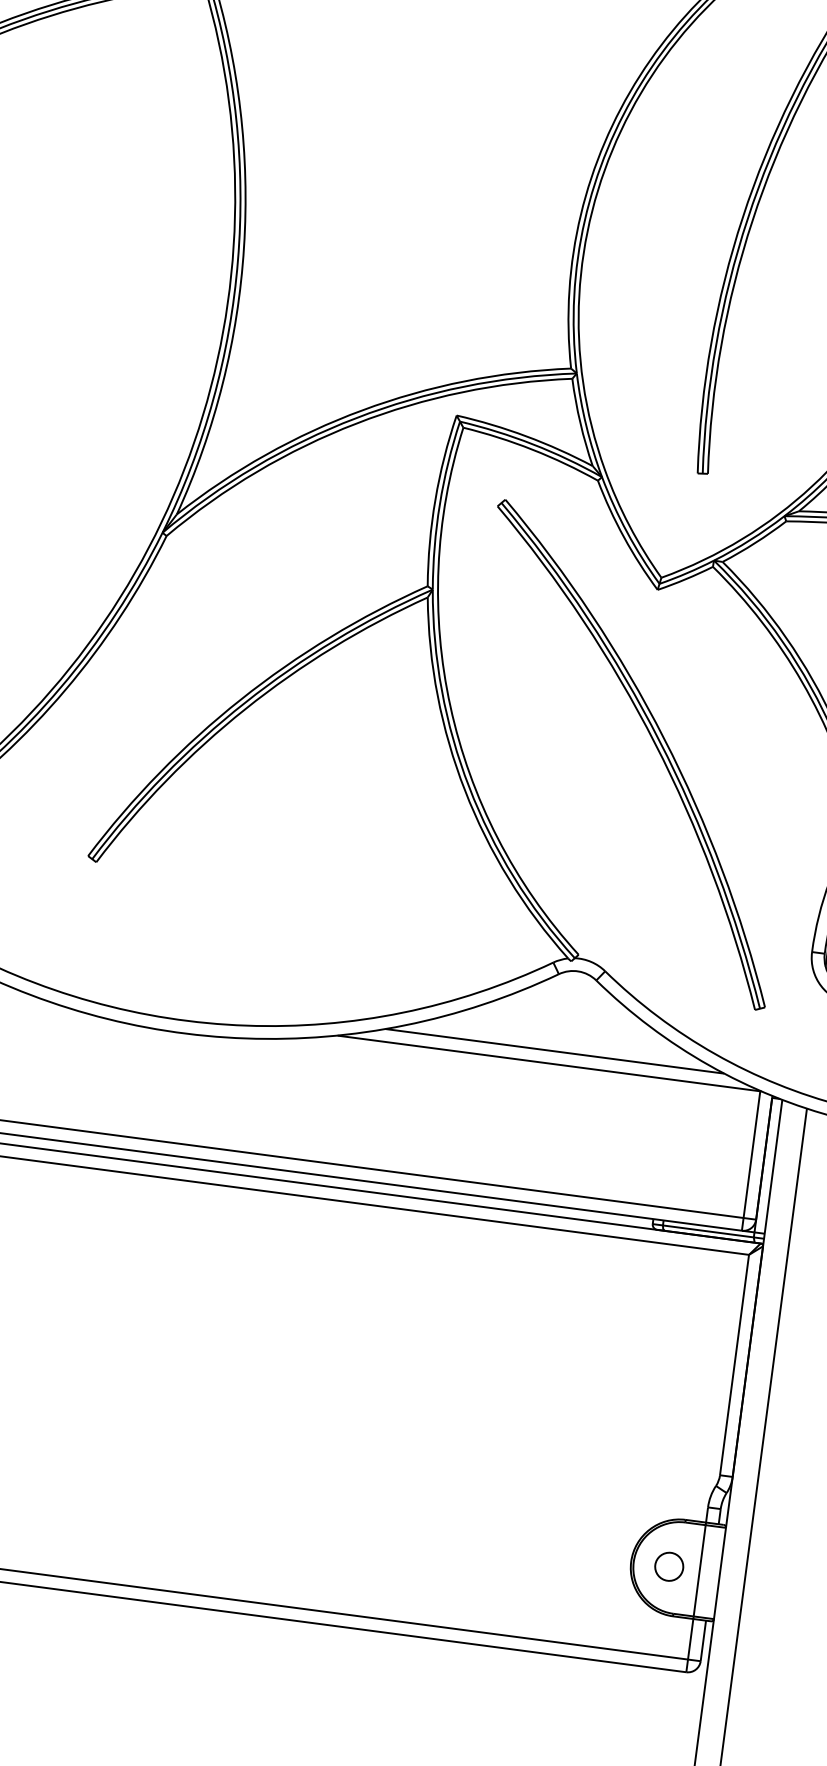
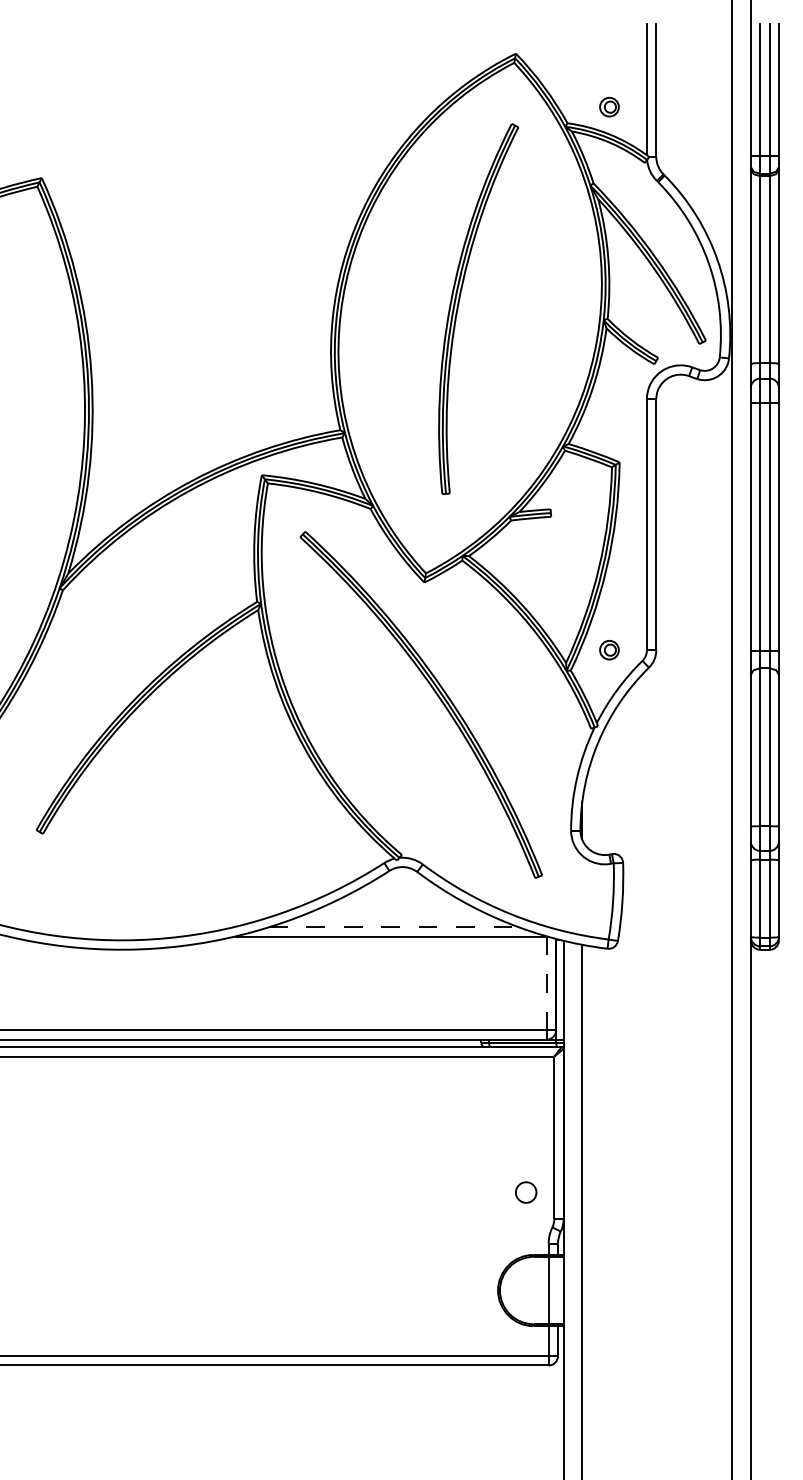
line: (555, 1051) -> (394, 927), solid -> dashed
line: (751, 1154) -> (546, 983), solid -> dashed
part: (669, 1566) -> (526, 1192), moved

